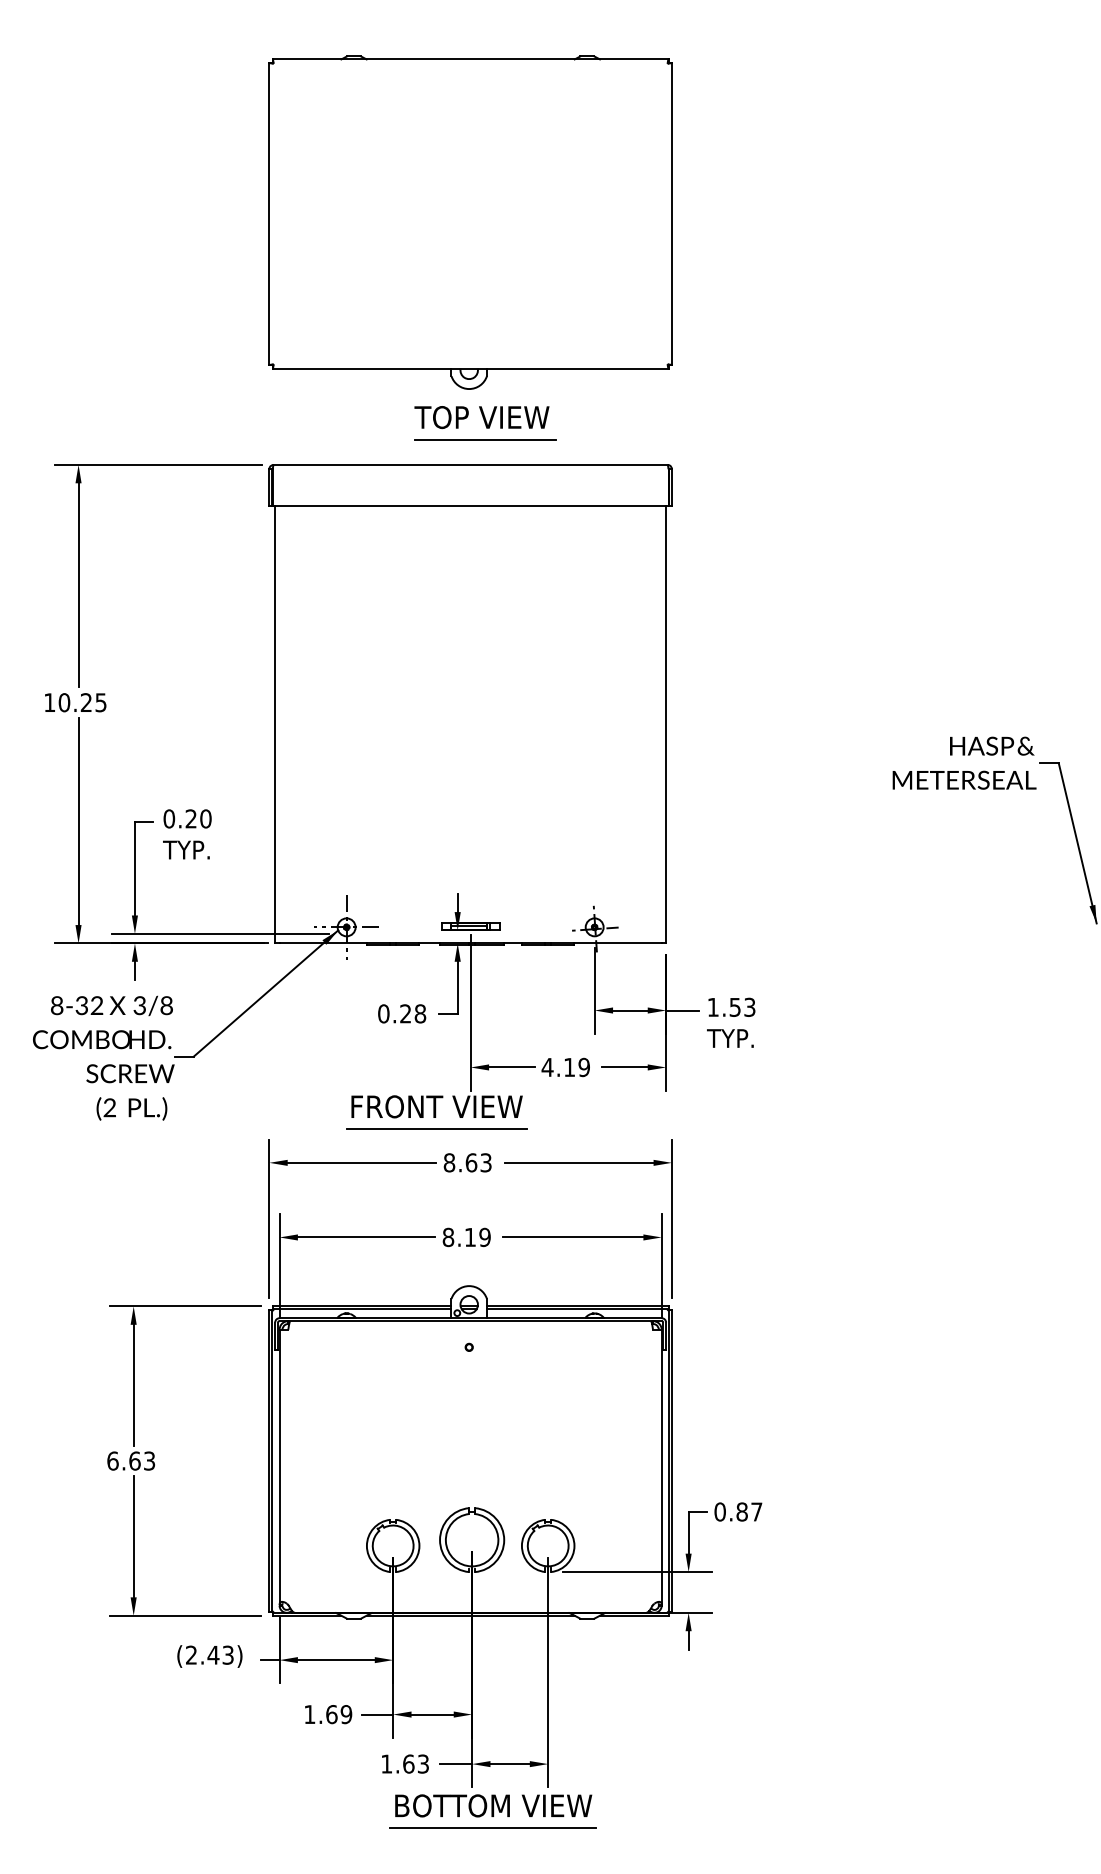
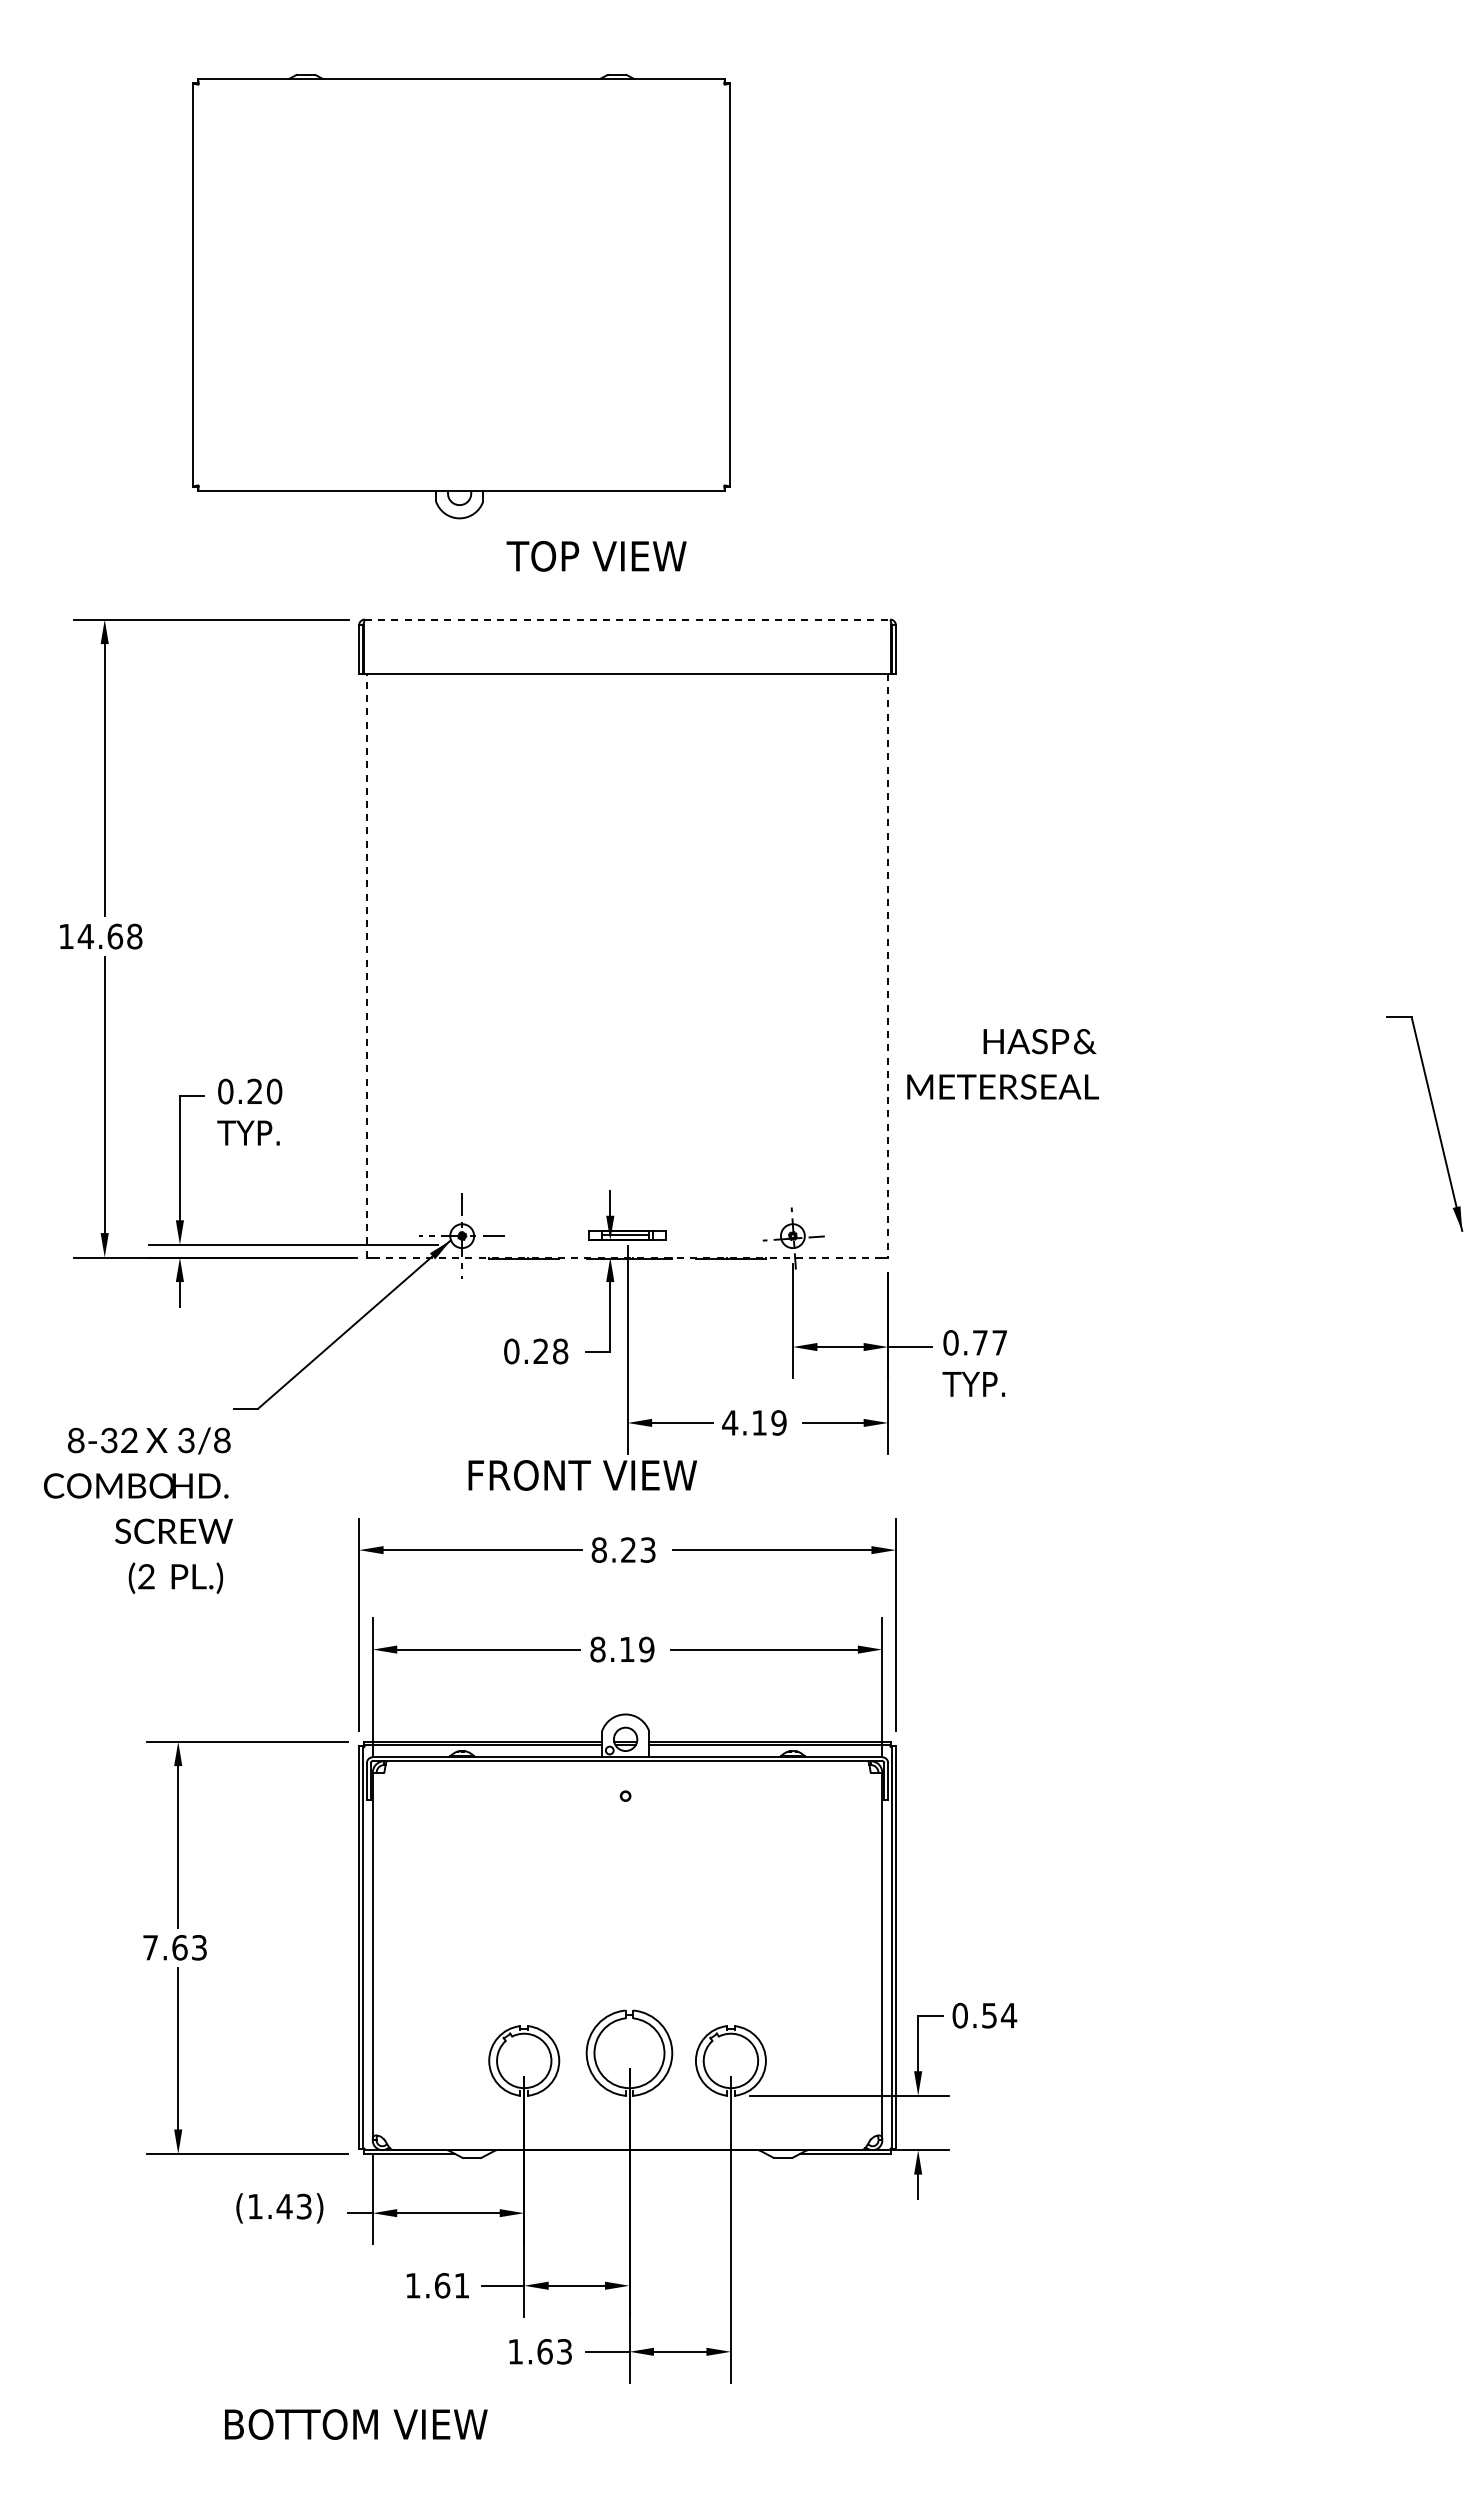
part: (470, 222) -> (461, 296), moved
text: (481, 417) -> (596, 556), moved
line: (484, 439) -> (646, 585), removed
line: (470, 464) -> (627, 619), solid -> dashed
text: (82, 702) -> (109, 936), 10.25 -> 14.68
line: (274, 724) -> (366, 965), solid -> dashed
line: (666, 724) -> (888, 965), solid -> dashed
text: (964, 763) -> (1002, 1064), moved
line: (470, 943) -> (627, 1257), solid -> dashed
text: (731, 1007) -> (975, 1342), 1.53 -> 0.77
text: (103, 1058) -> (138, 1510), moved
line: (436, 1129) -> (582, 1505), removed
text: (471, 1162) -> (628, 1549), 8.63 -> 8.23
text: (112, 1460) -> (150, 1947), 6.63 -> 7.63
text: (749, 1511) -> (999, 2015), 0.87 -> 0.54
line: (470, 1615) -> (627, 2153), removed
text: (191, 1655) -> (255, 2206), (2.43) -> (1.43)
text: (346, 1714) -> (461, 2285), 1.69 -> 1.61
text: (493, 1805) -> (356, 2424), moved
line: (493, 1828) -> (657, 2437), removed

